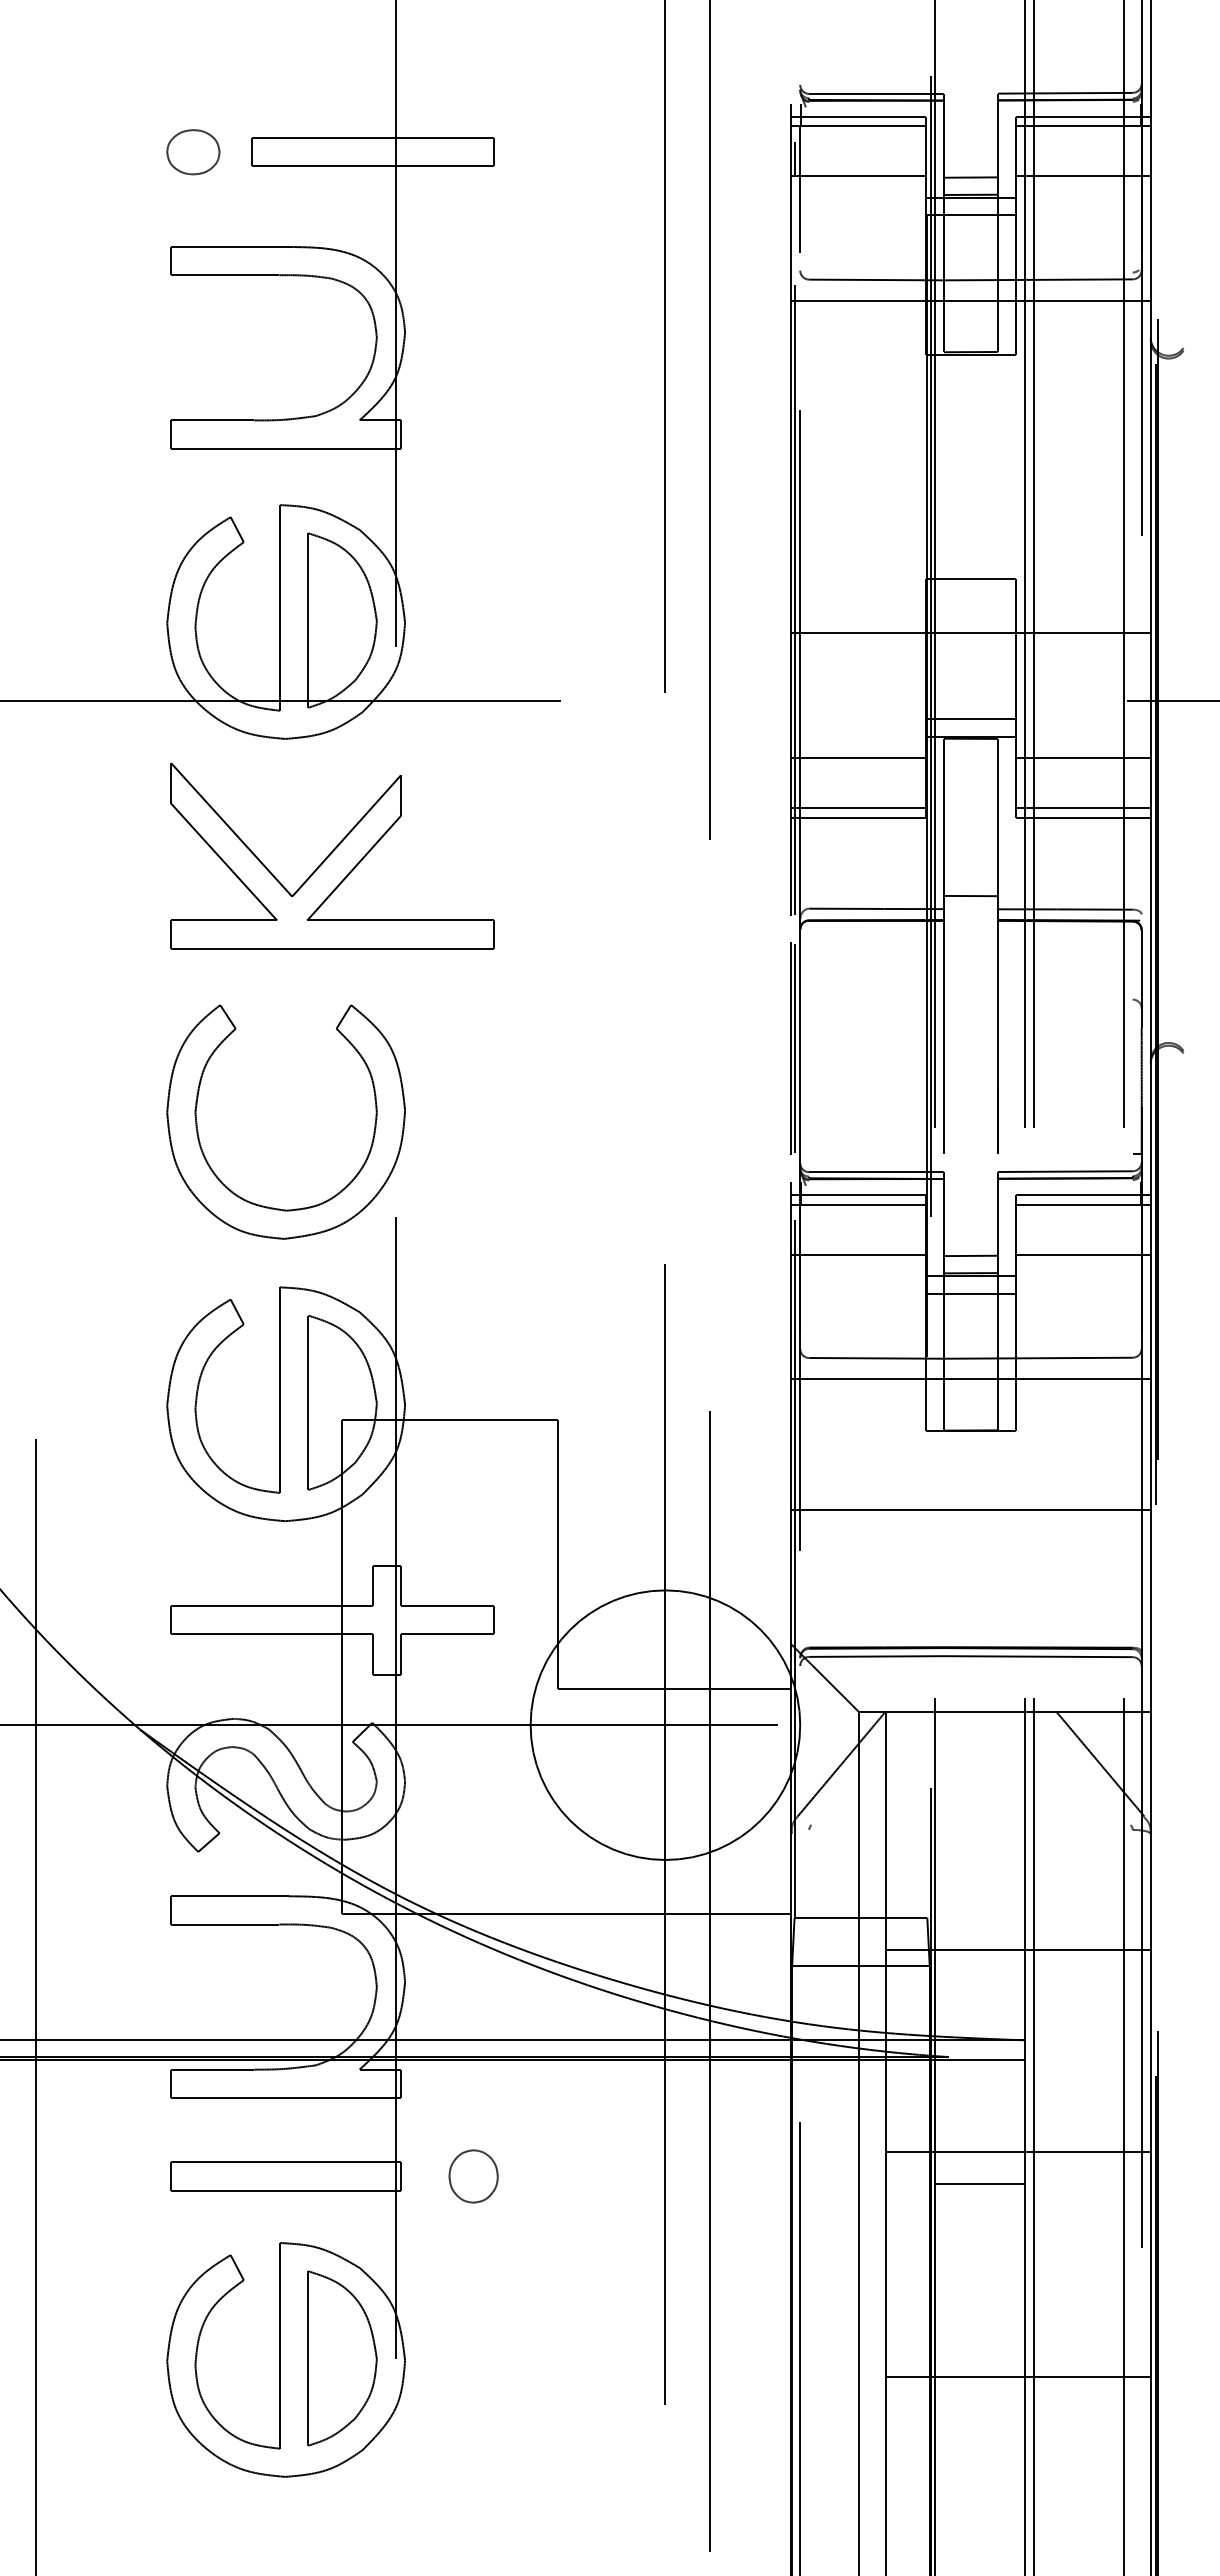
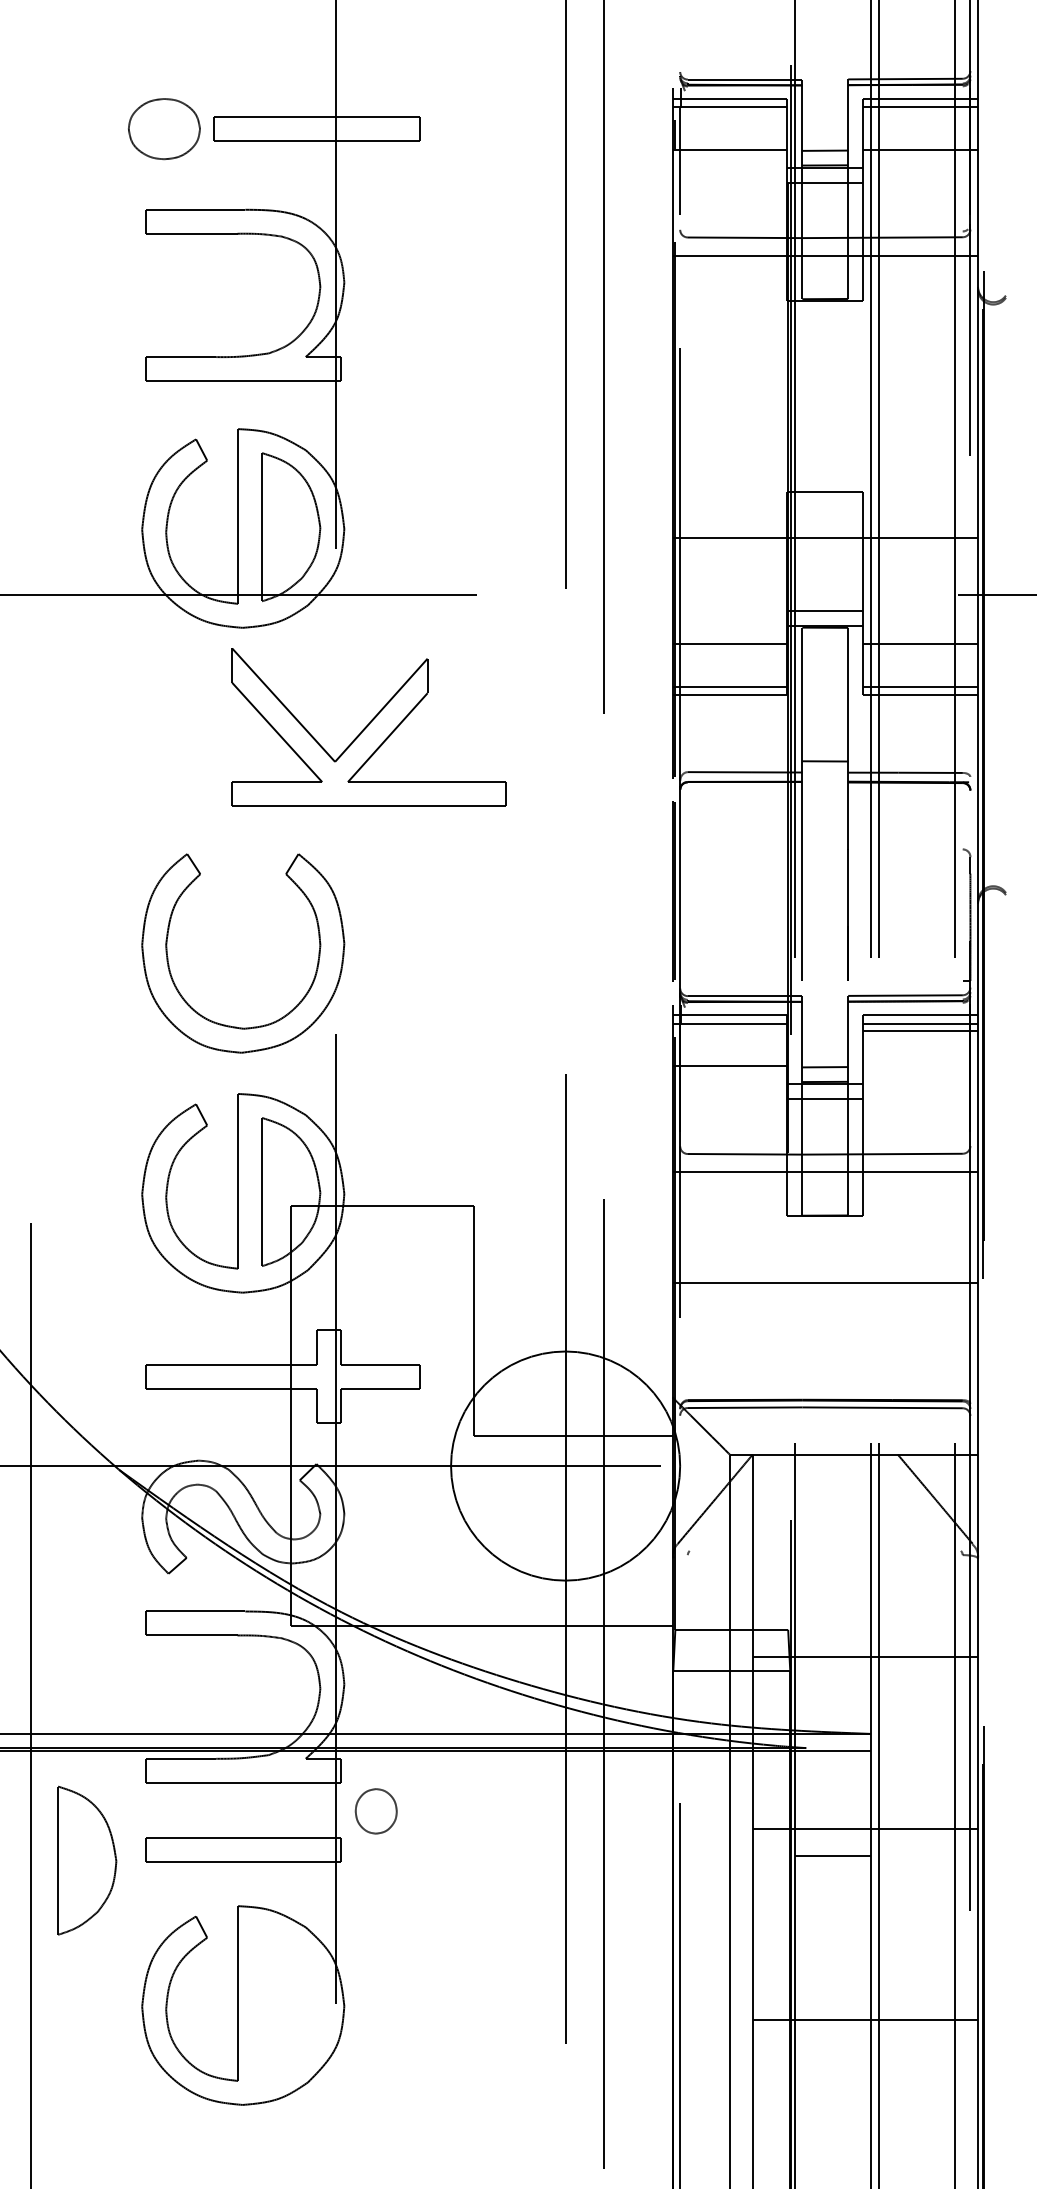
part: (193, 152) -> (164, 129), size x1.6
part: (332, 855) -> (369, 726), moved
line: (1141, 969) -> (970, 823), removed
line: (1082, 1254) -> (920, 1031), moved
part: (473, 2176) -> (376, 1811), moved
part: (342, 2358) -> (87, 1860), moved

